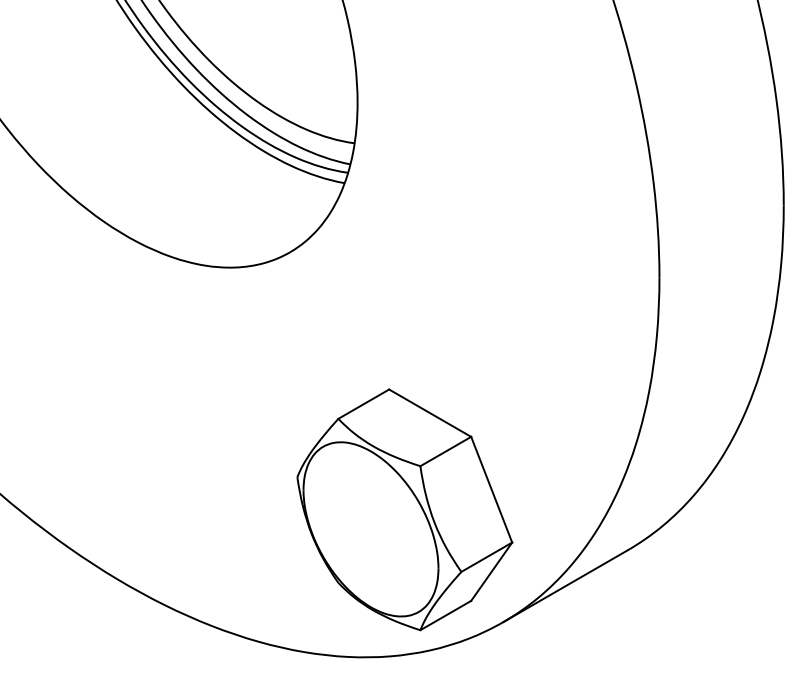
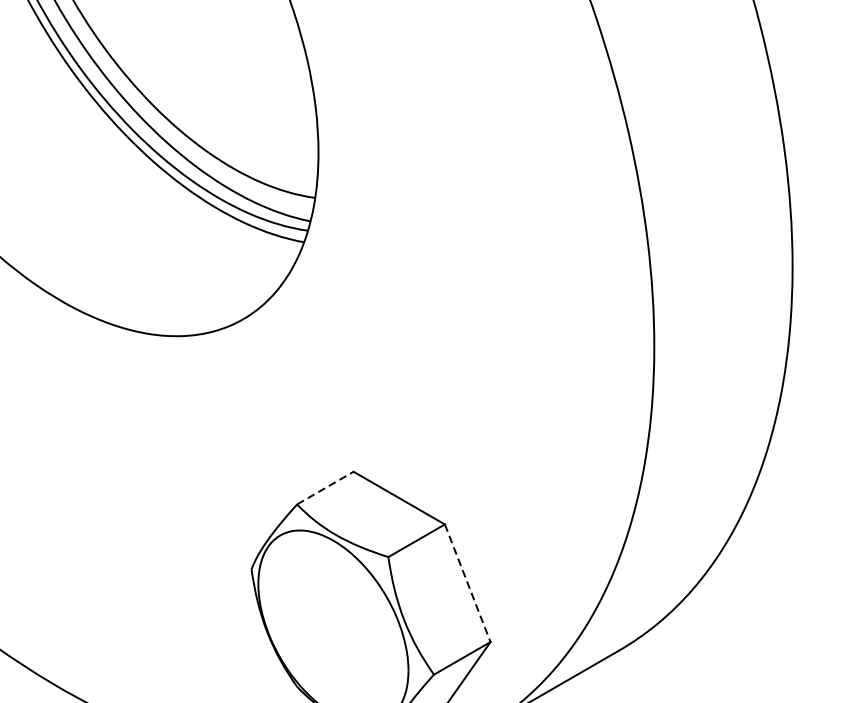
line: (364, 403) -> (326, 487), solid -> dashed
line: (491, 489) -> (467, 583), solid -> dashed

